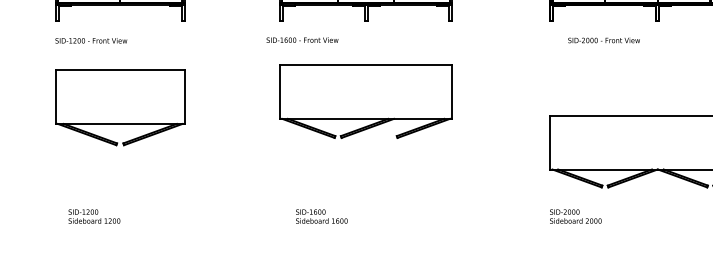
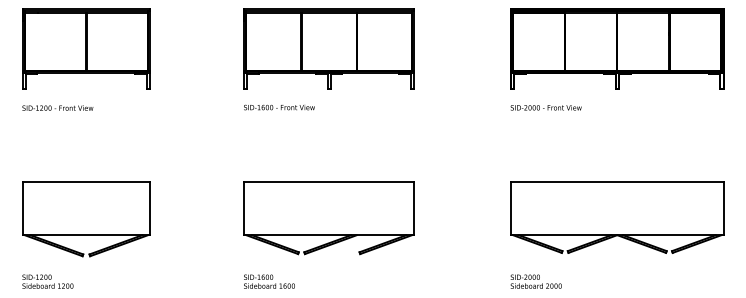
text: (302, 40) -> (279, 107), moved
text: (603, 40) -> (545, 107), moved
part: (365, 101) -> (328, 218), moved
part: (120, 108) -> (86, 219), moved
text: (94, 216) -> (47, 281), moved
text: (321, 216) -> (269, 281), moved

